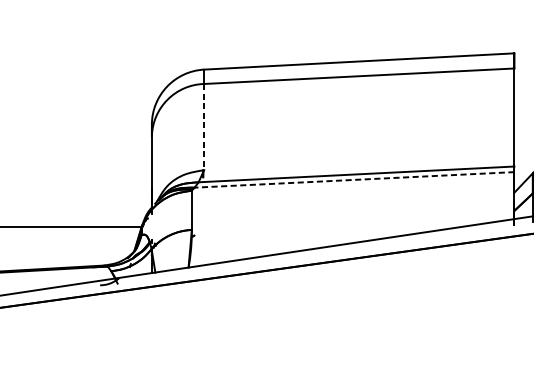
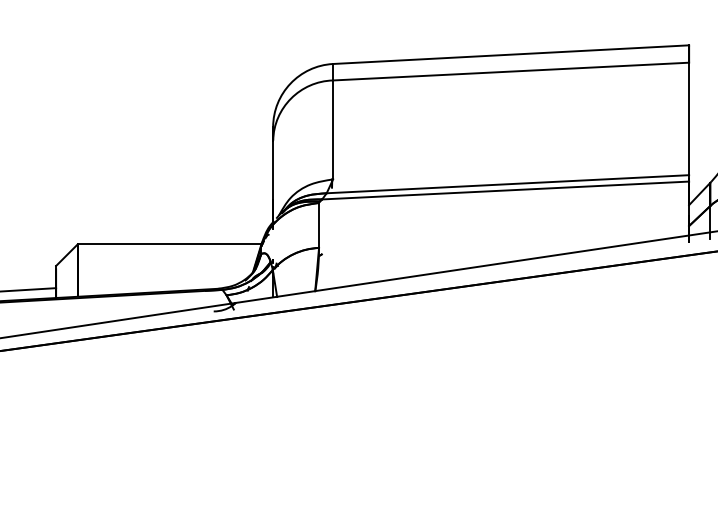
line: (204, 127) -> (333, 130), dashed -> solid
line: (354, 179) -> (505, 190), dashed -> solid

